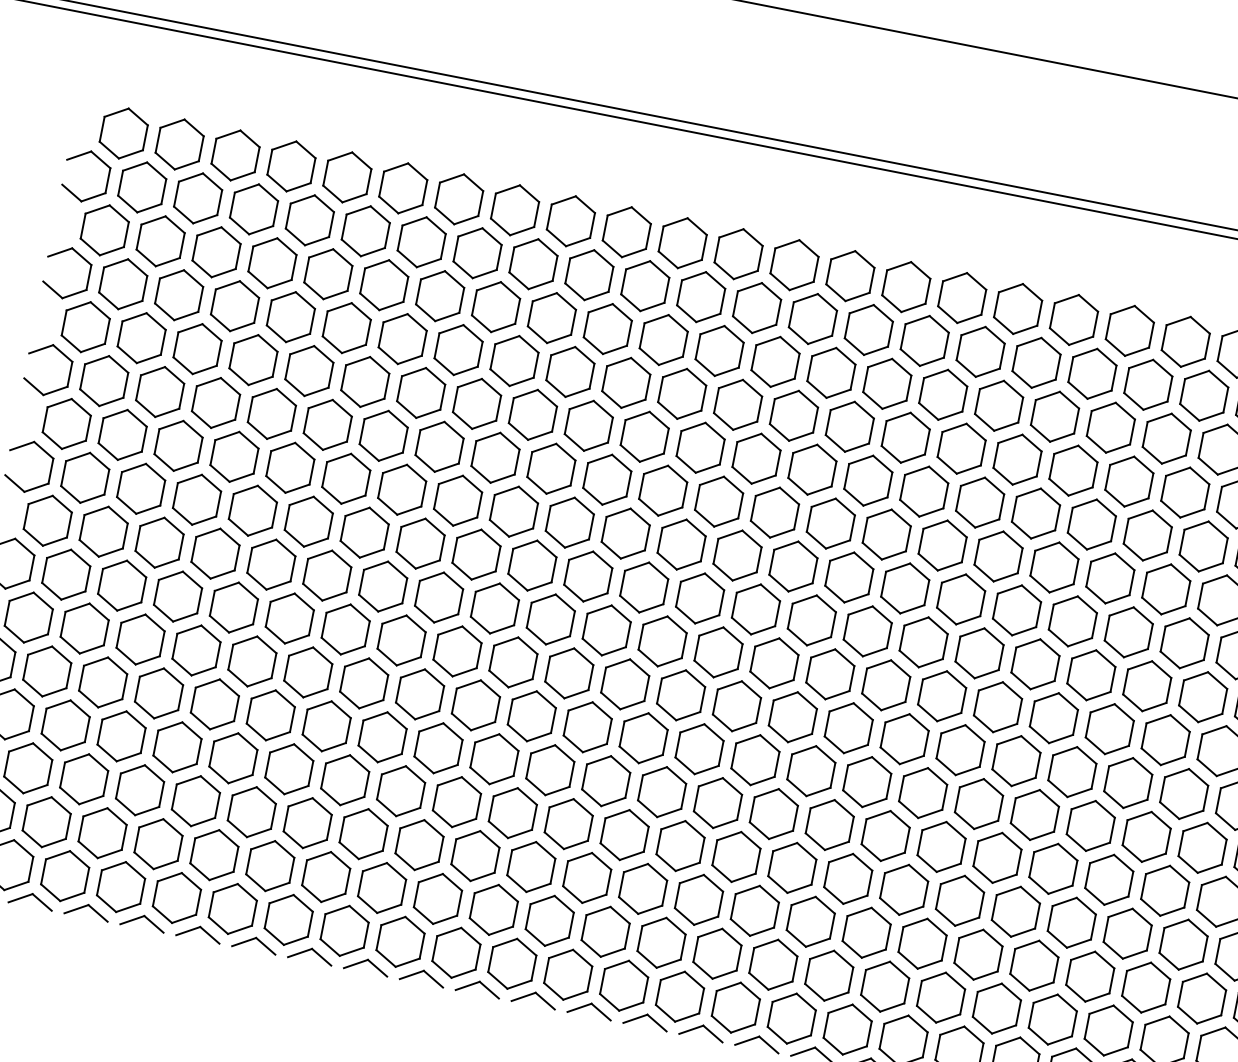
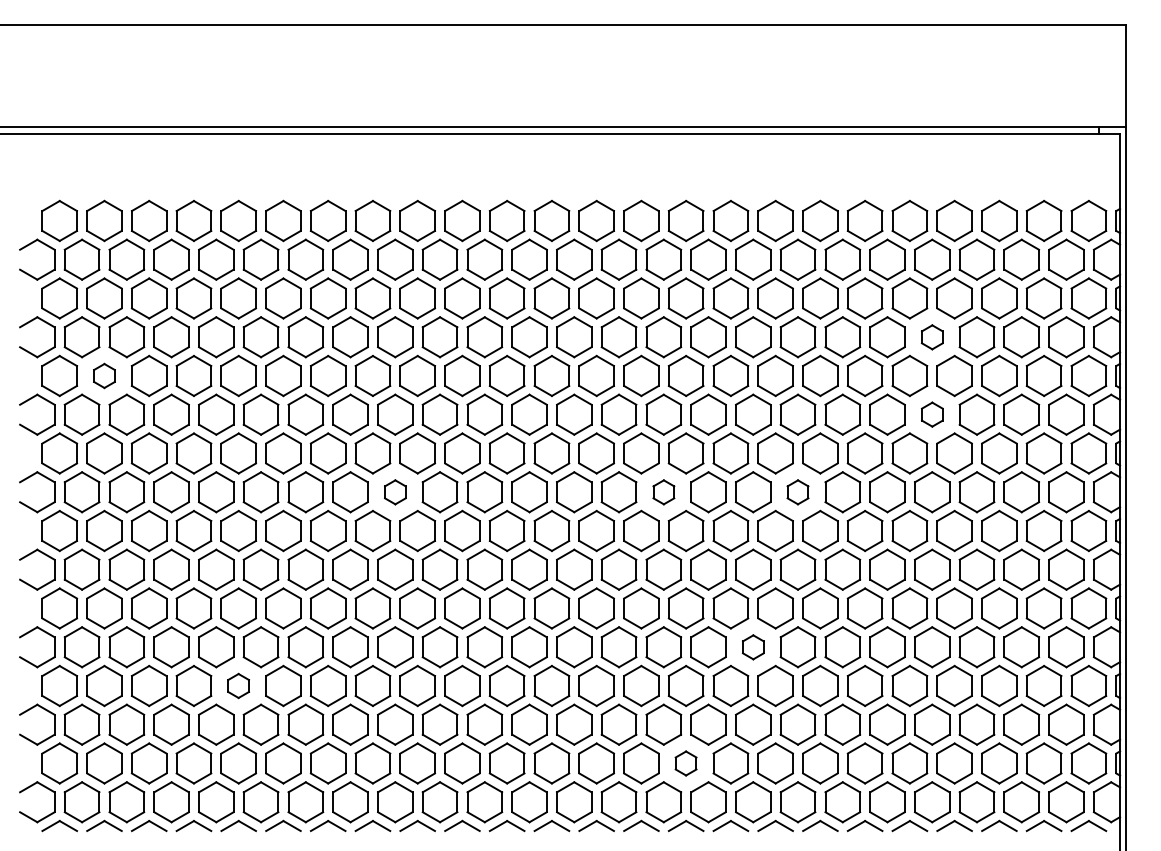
part: (141, 337) -> (104, 375), size x0.6
part: (1185, 492) -> (932, 337), size x0.6
part: (476, 555) -> (395, 492), size x0.6
part: (1166, 589) -> (932, 414), size x0.6
part: (811, 620) -> (663, 492), size x0.6
part: (978, 653) -> (797, 492), size x0.6
part: (233, 757) -> (238, 685), size x0.6
part: (885, 836) -> (753, 647), size x0.6
part: (772, 964) -> (685, 763), size x0.6

